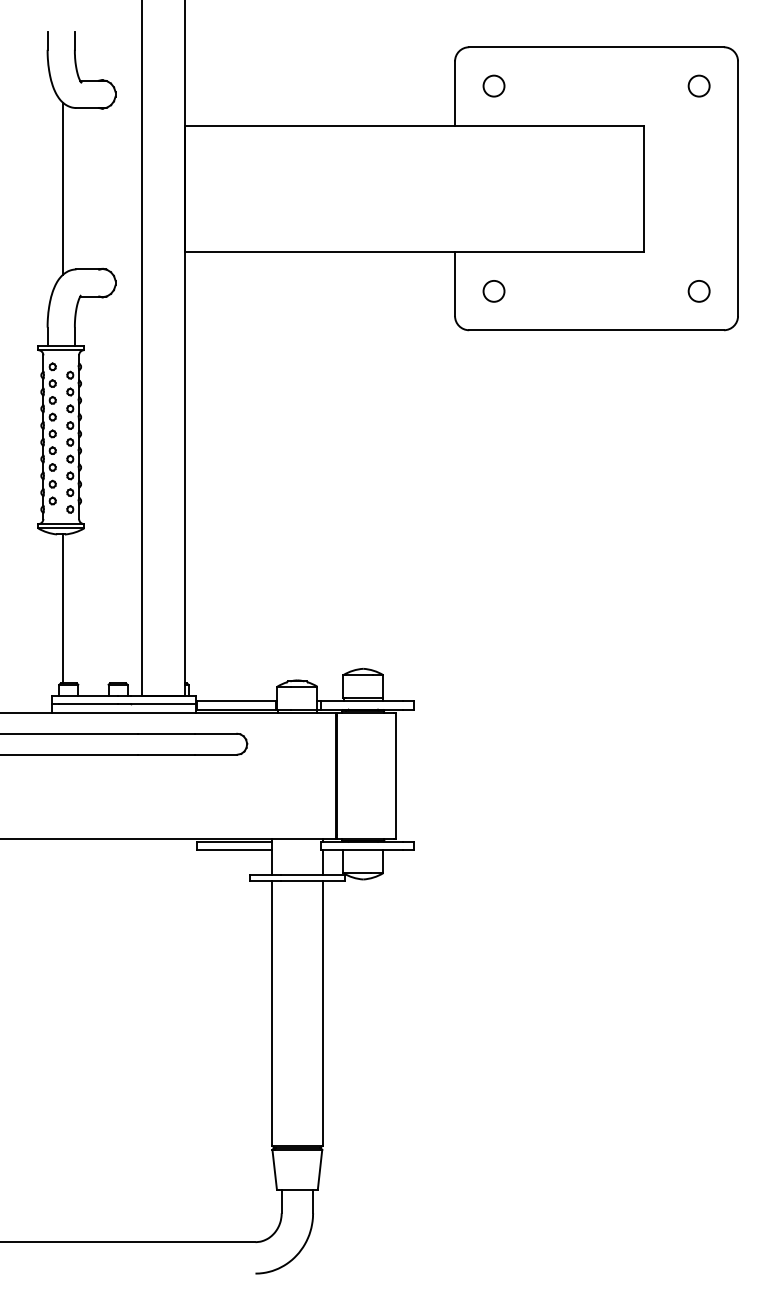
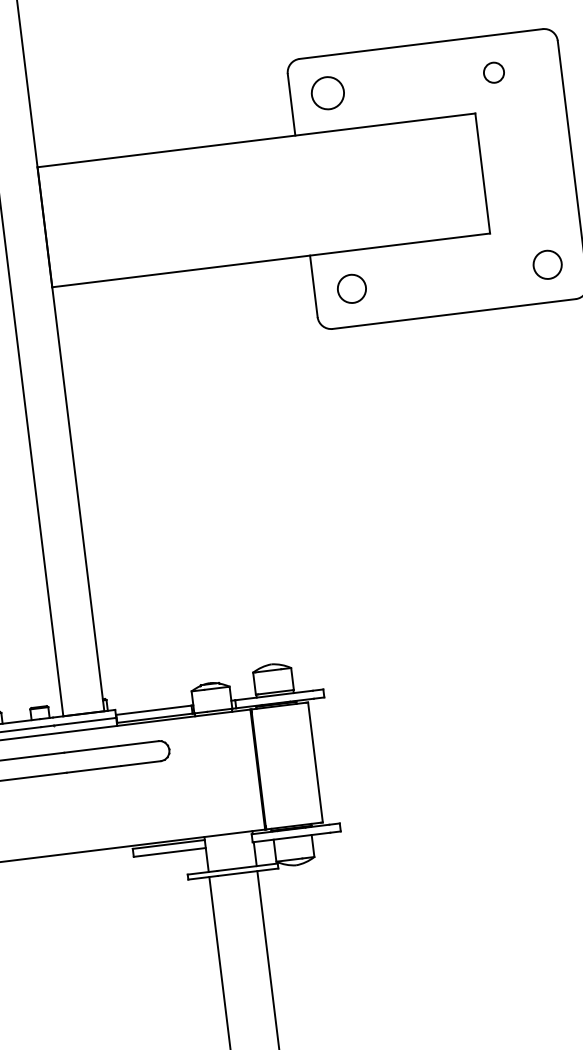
circle: (493, 85) -> (327, 92), size x1.6
circle: (698, 85) -> (493, 72), moved
circle: (493, 291) -> (351, 289), size x1.4
circle: (698, 291) -> (547, 265), size x1.4

